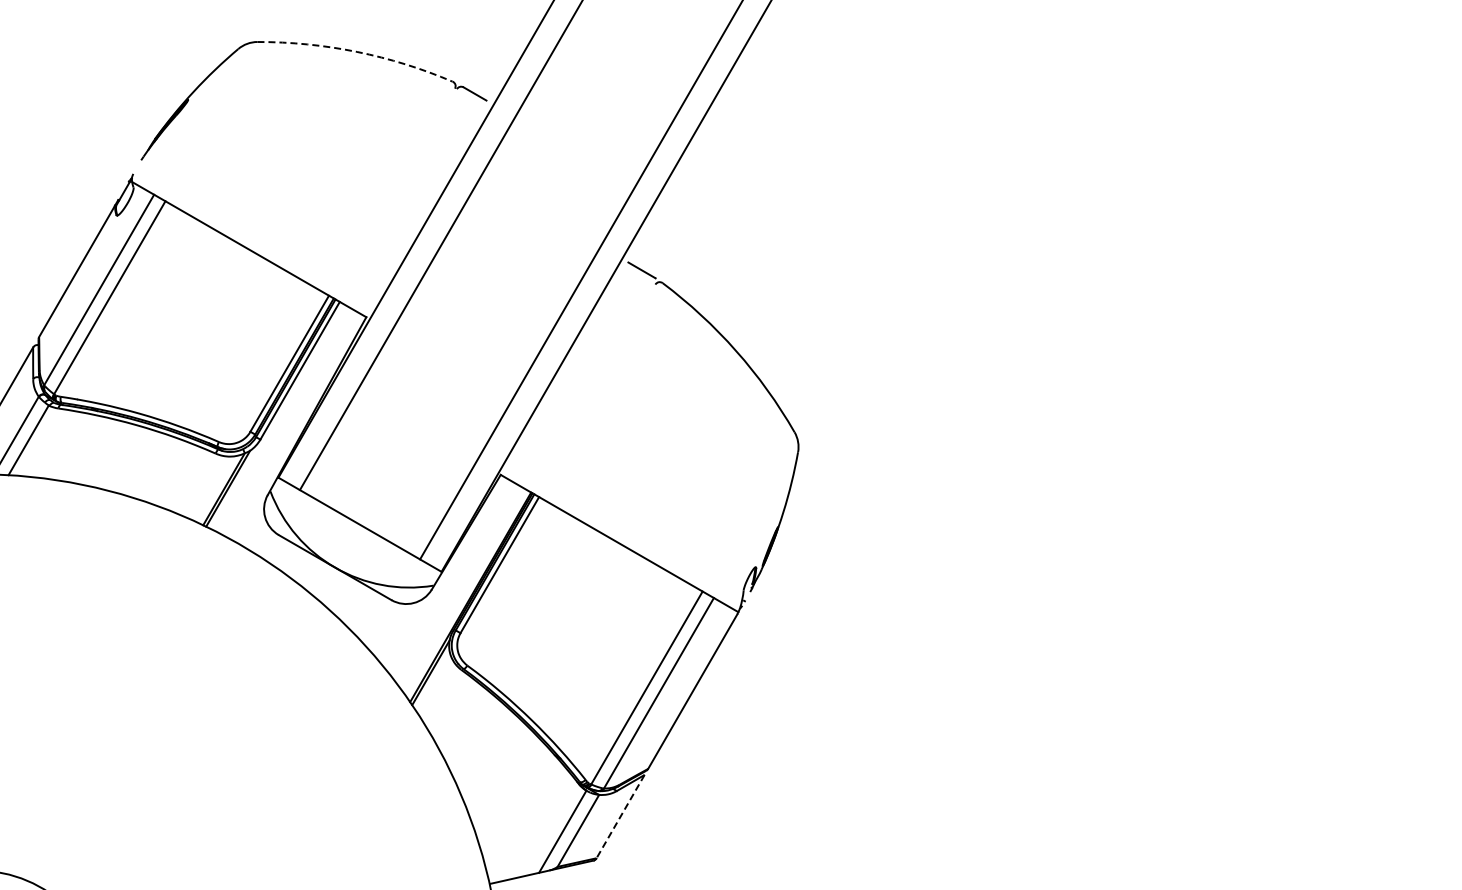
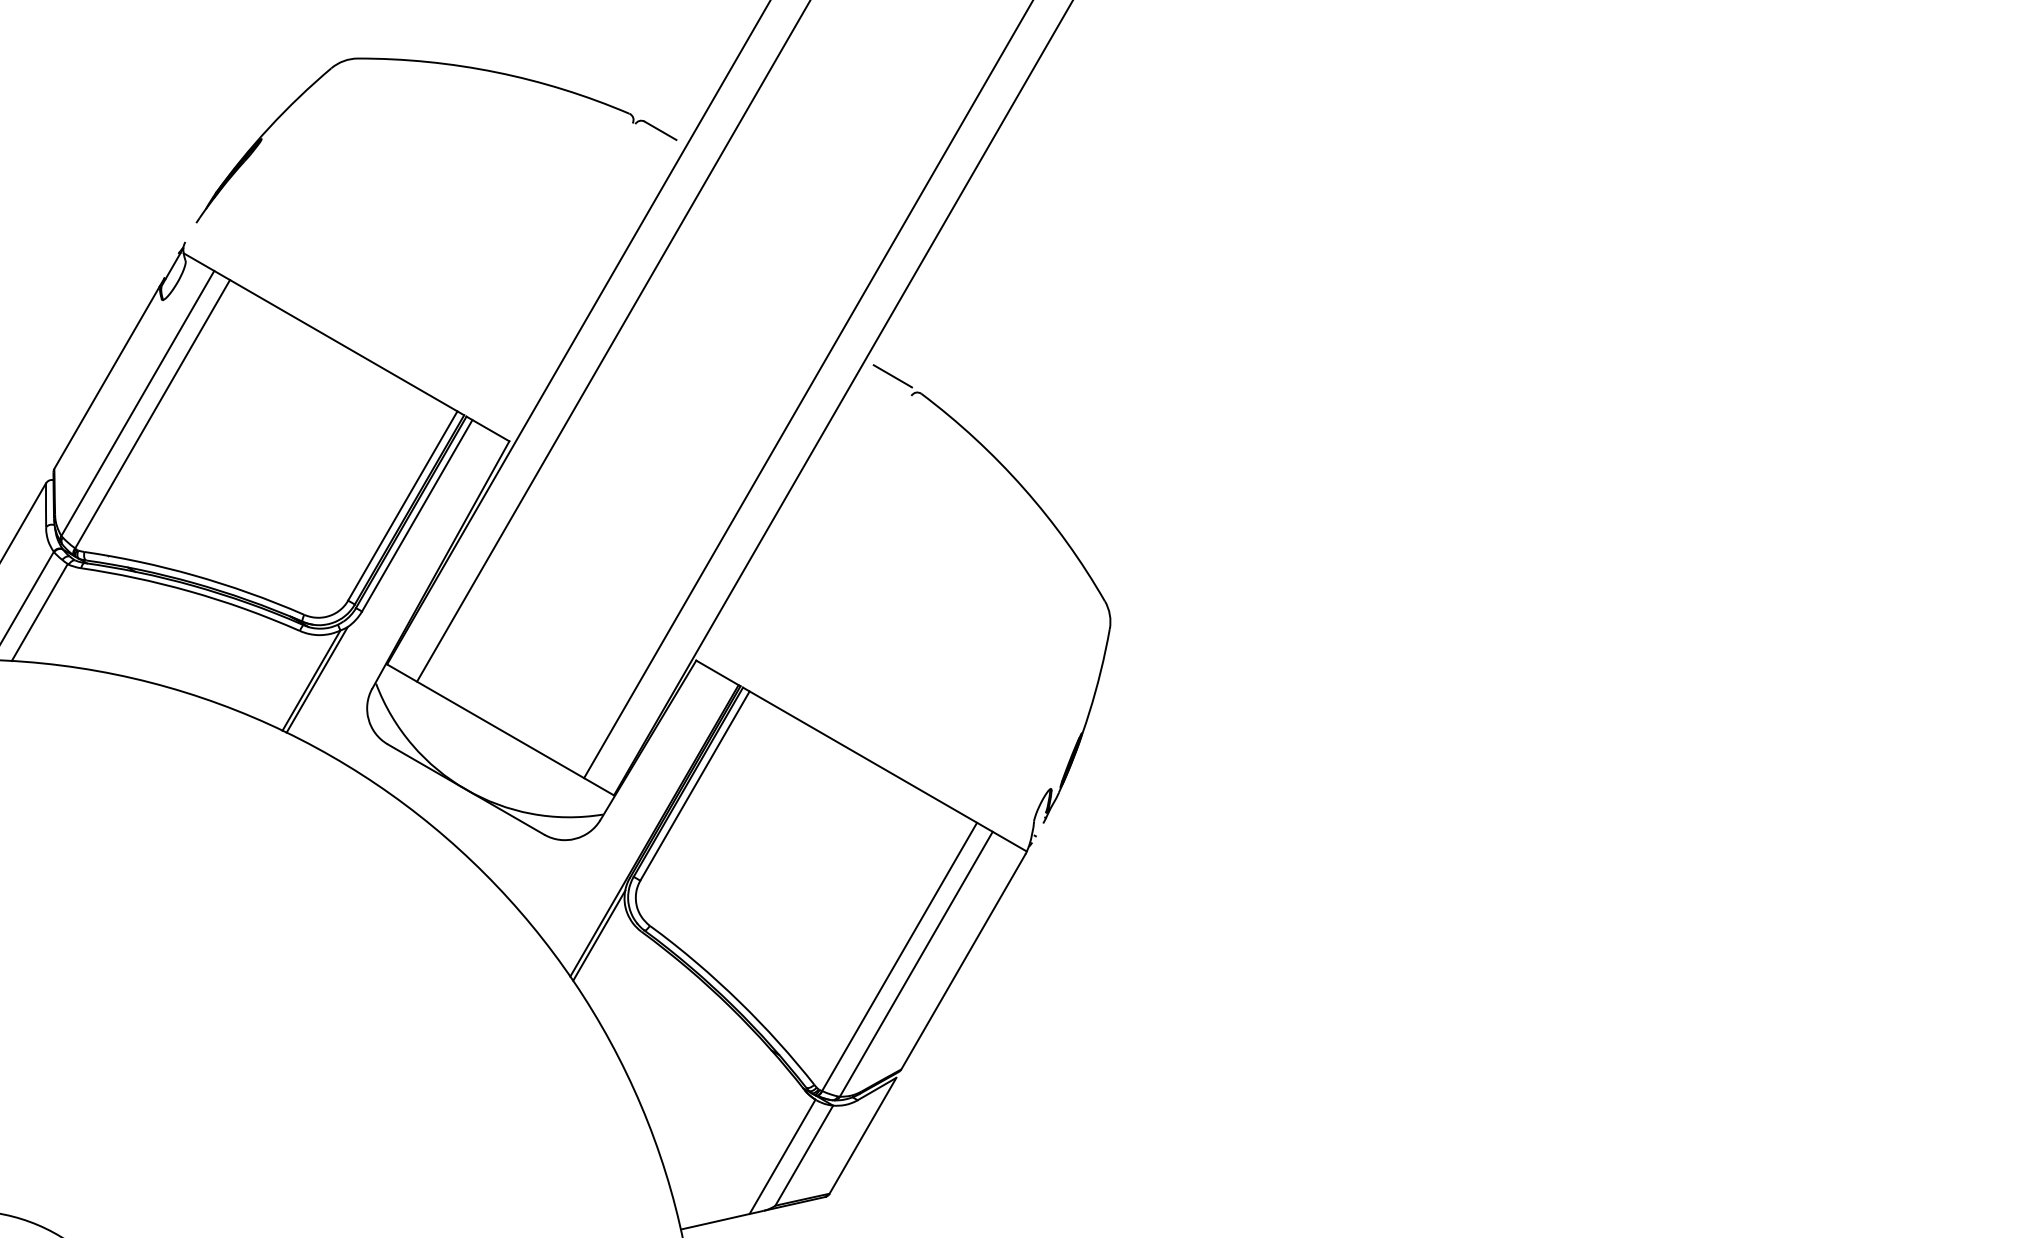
arc: (357, 51) -> (497, 71), dashed -> solid
line: (620, 817) -> (862, 1137), dashed -> solid

